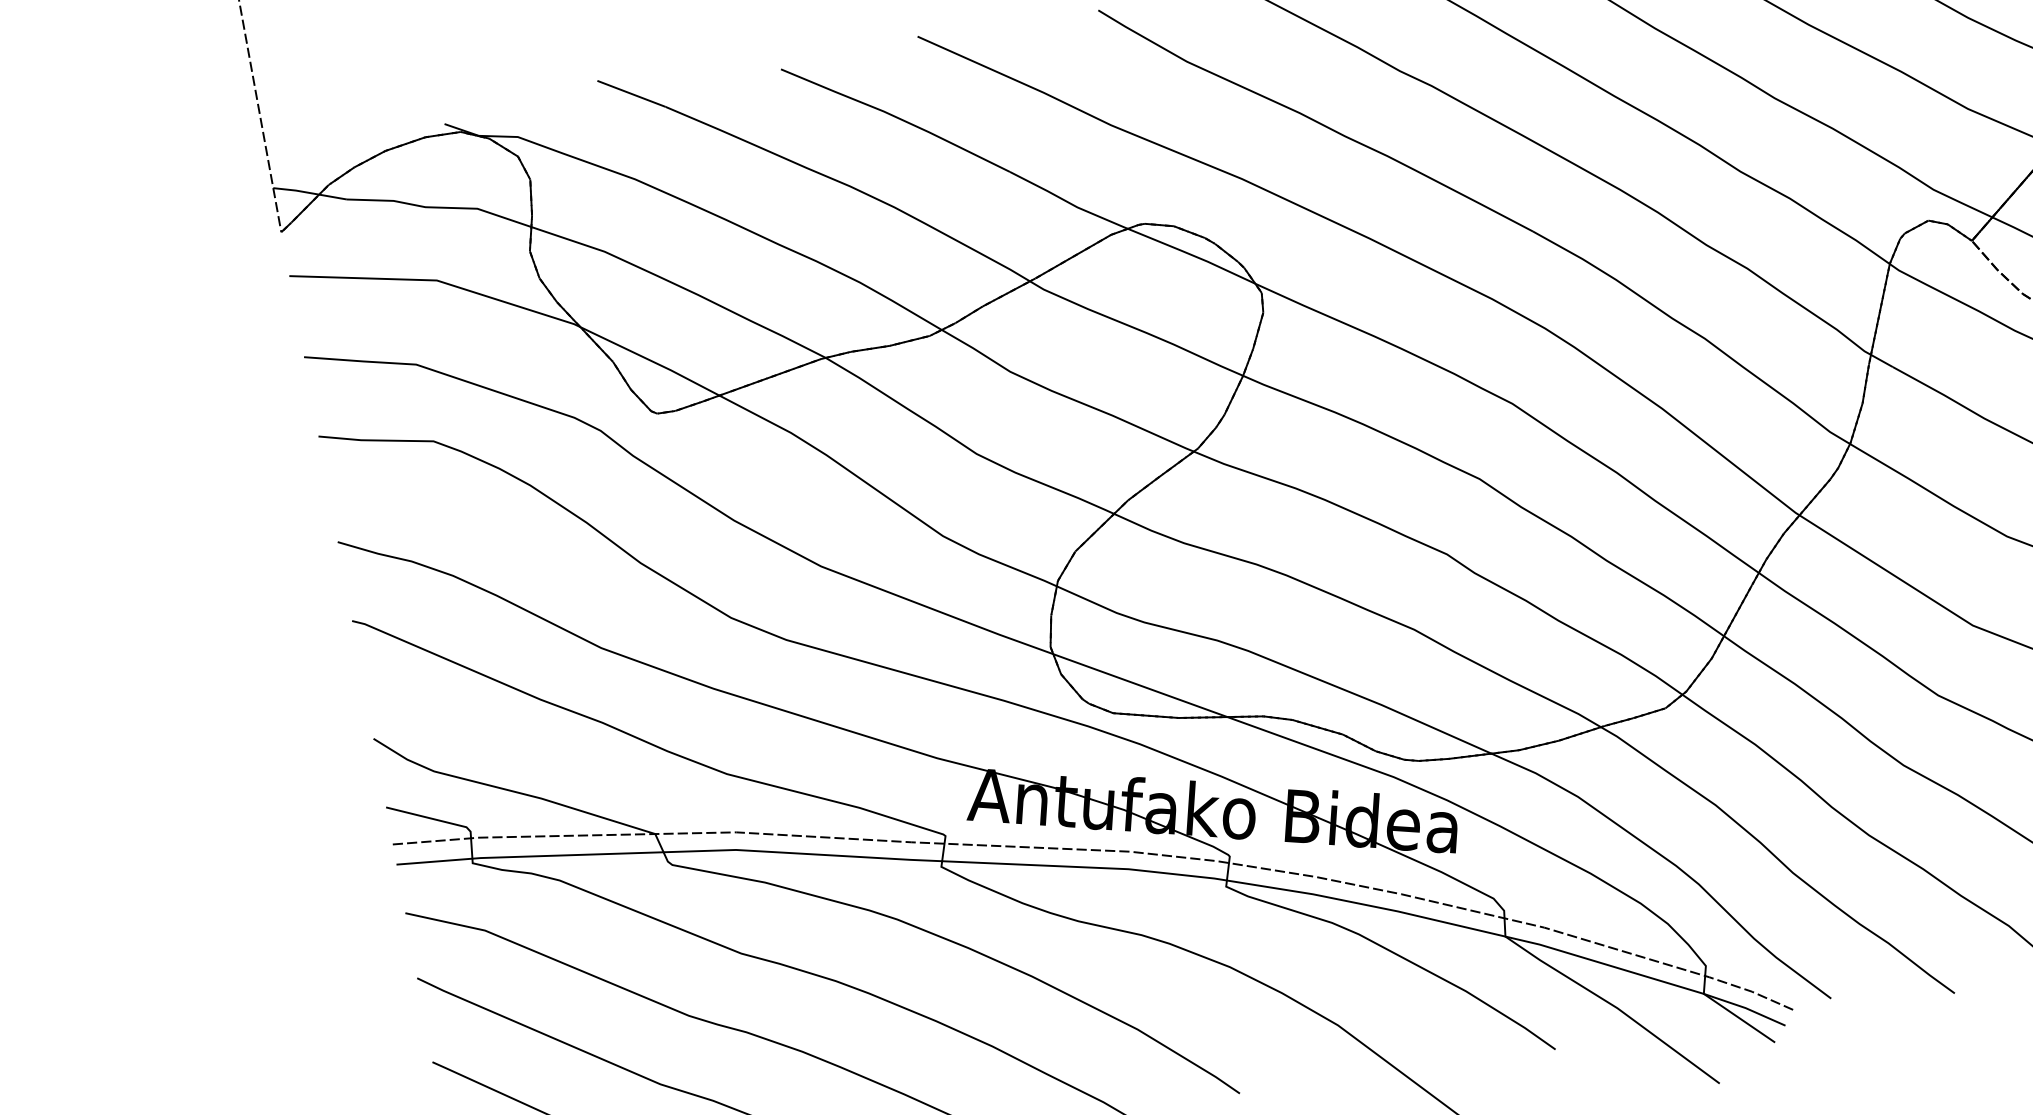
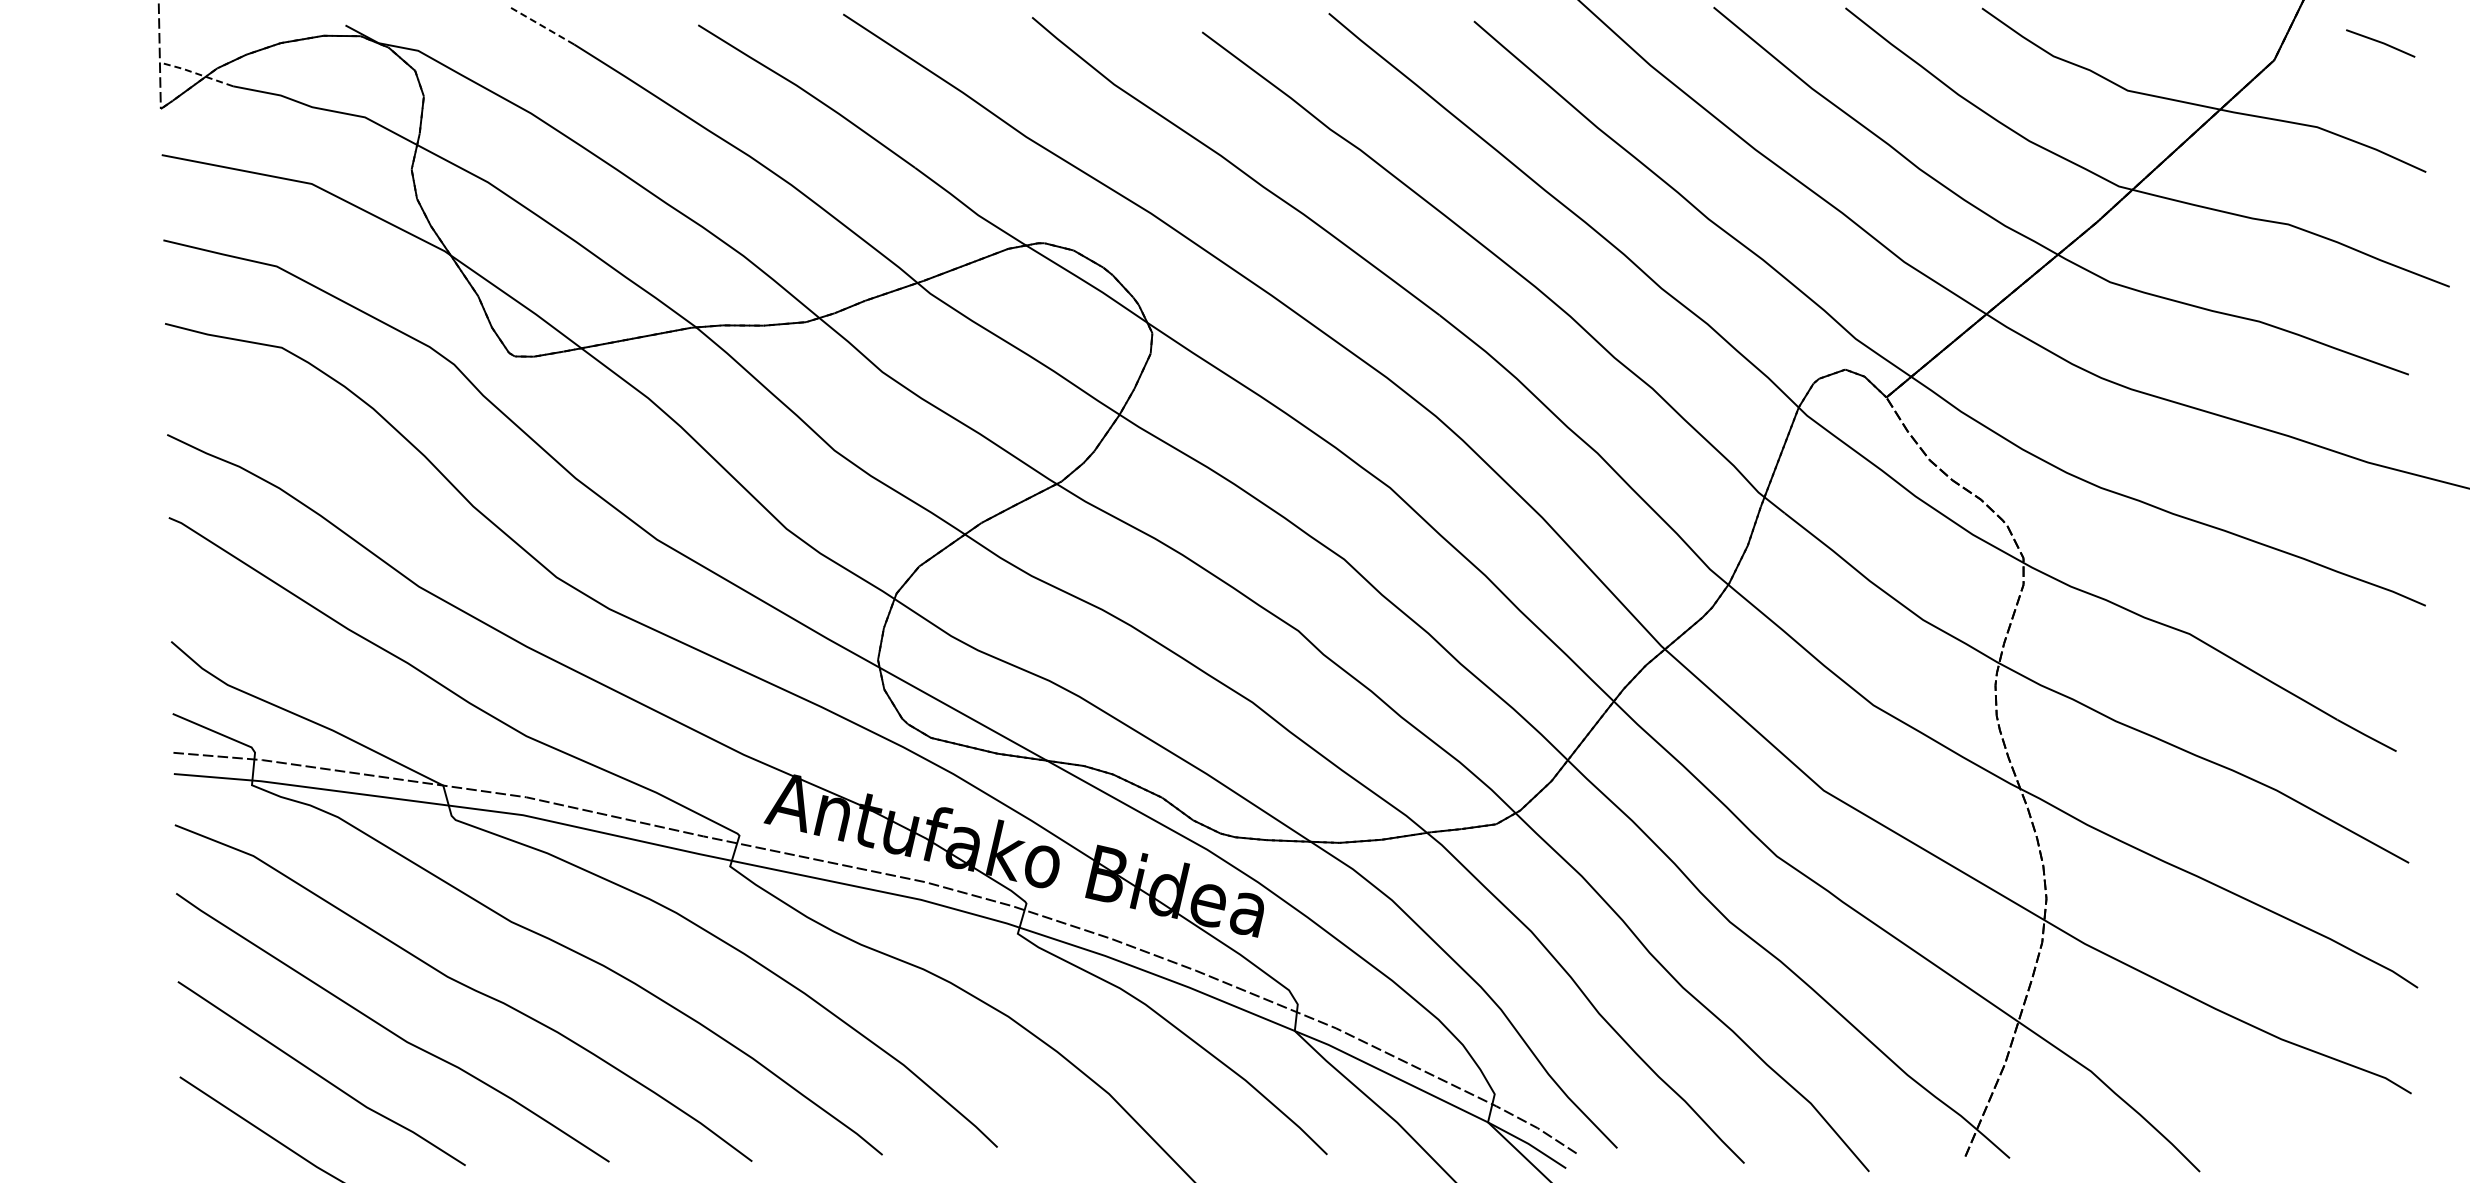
line: (631, 93) -> (541, 25), solid -> dashed
line: (308, 193) -> (195, 73), solid -> dashed

